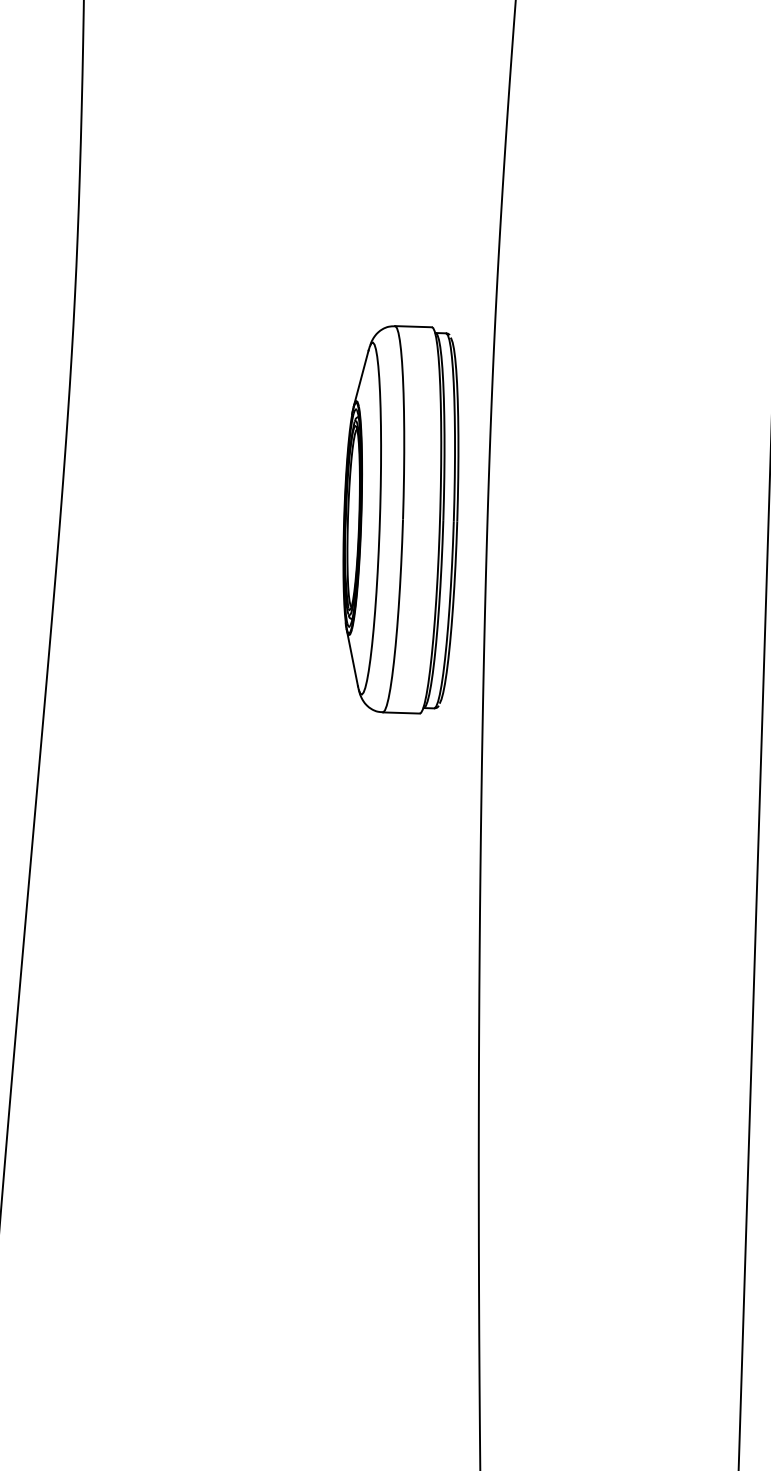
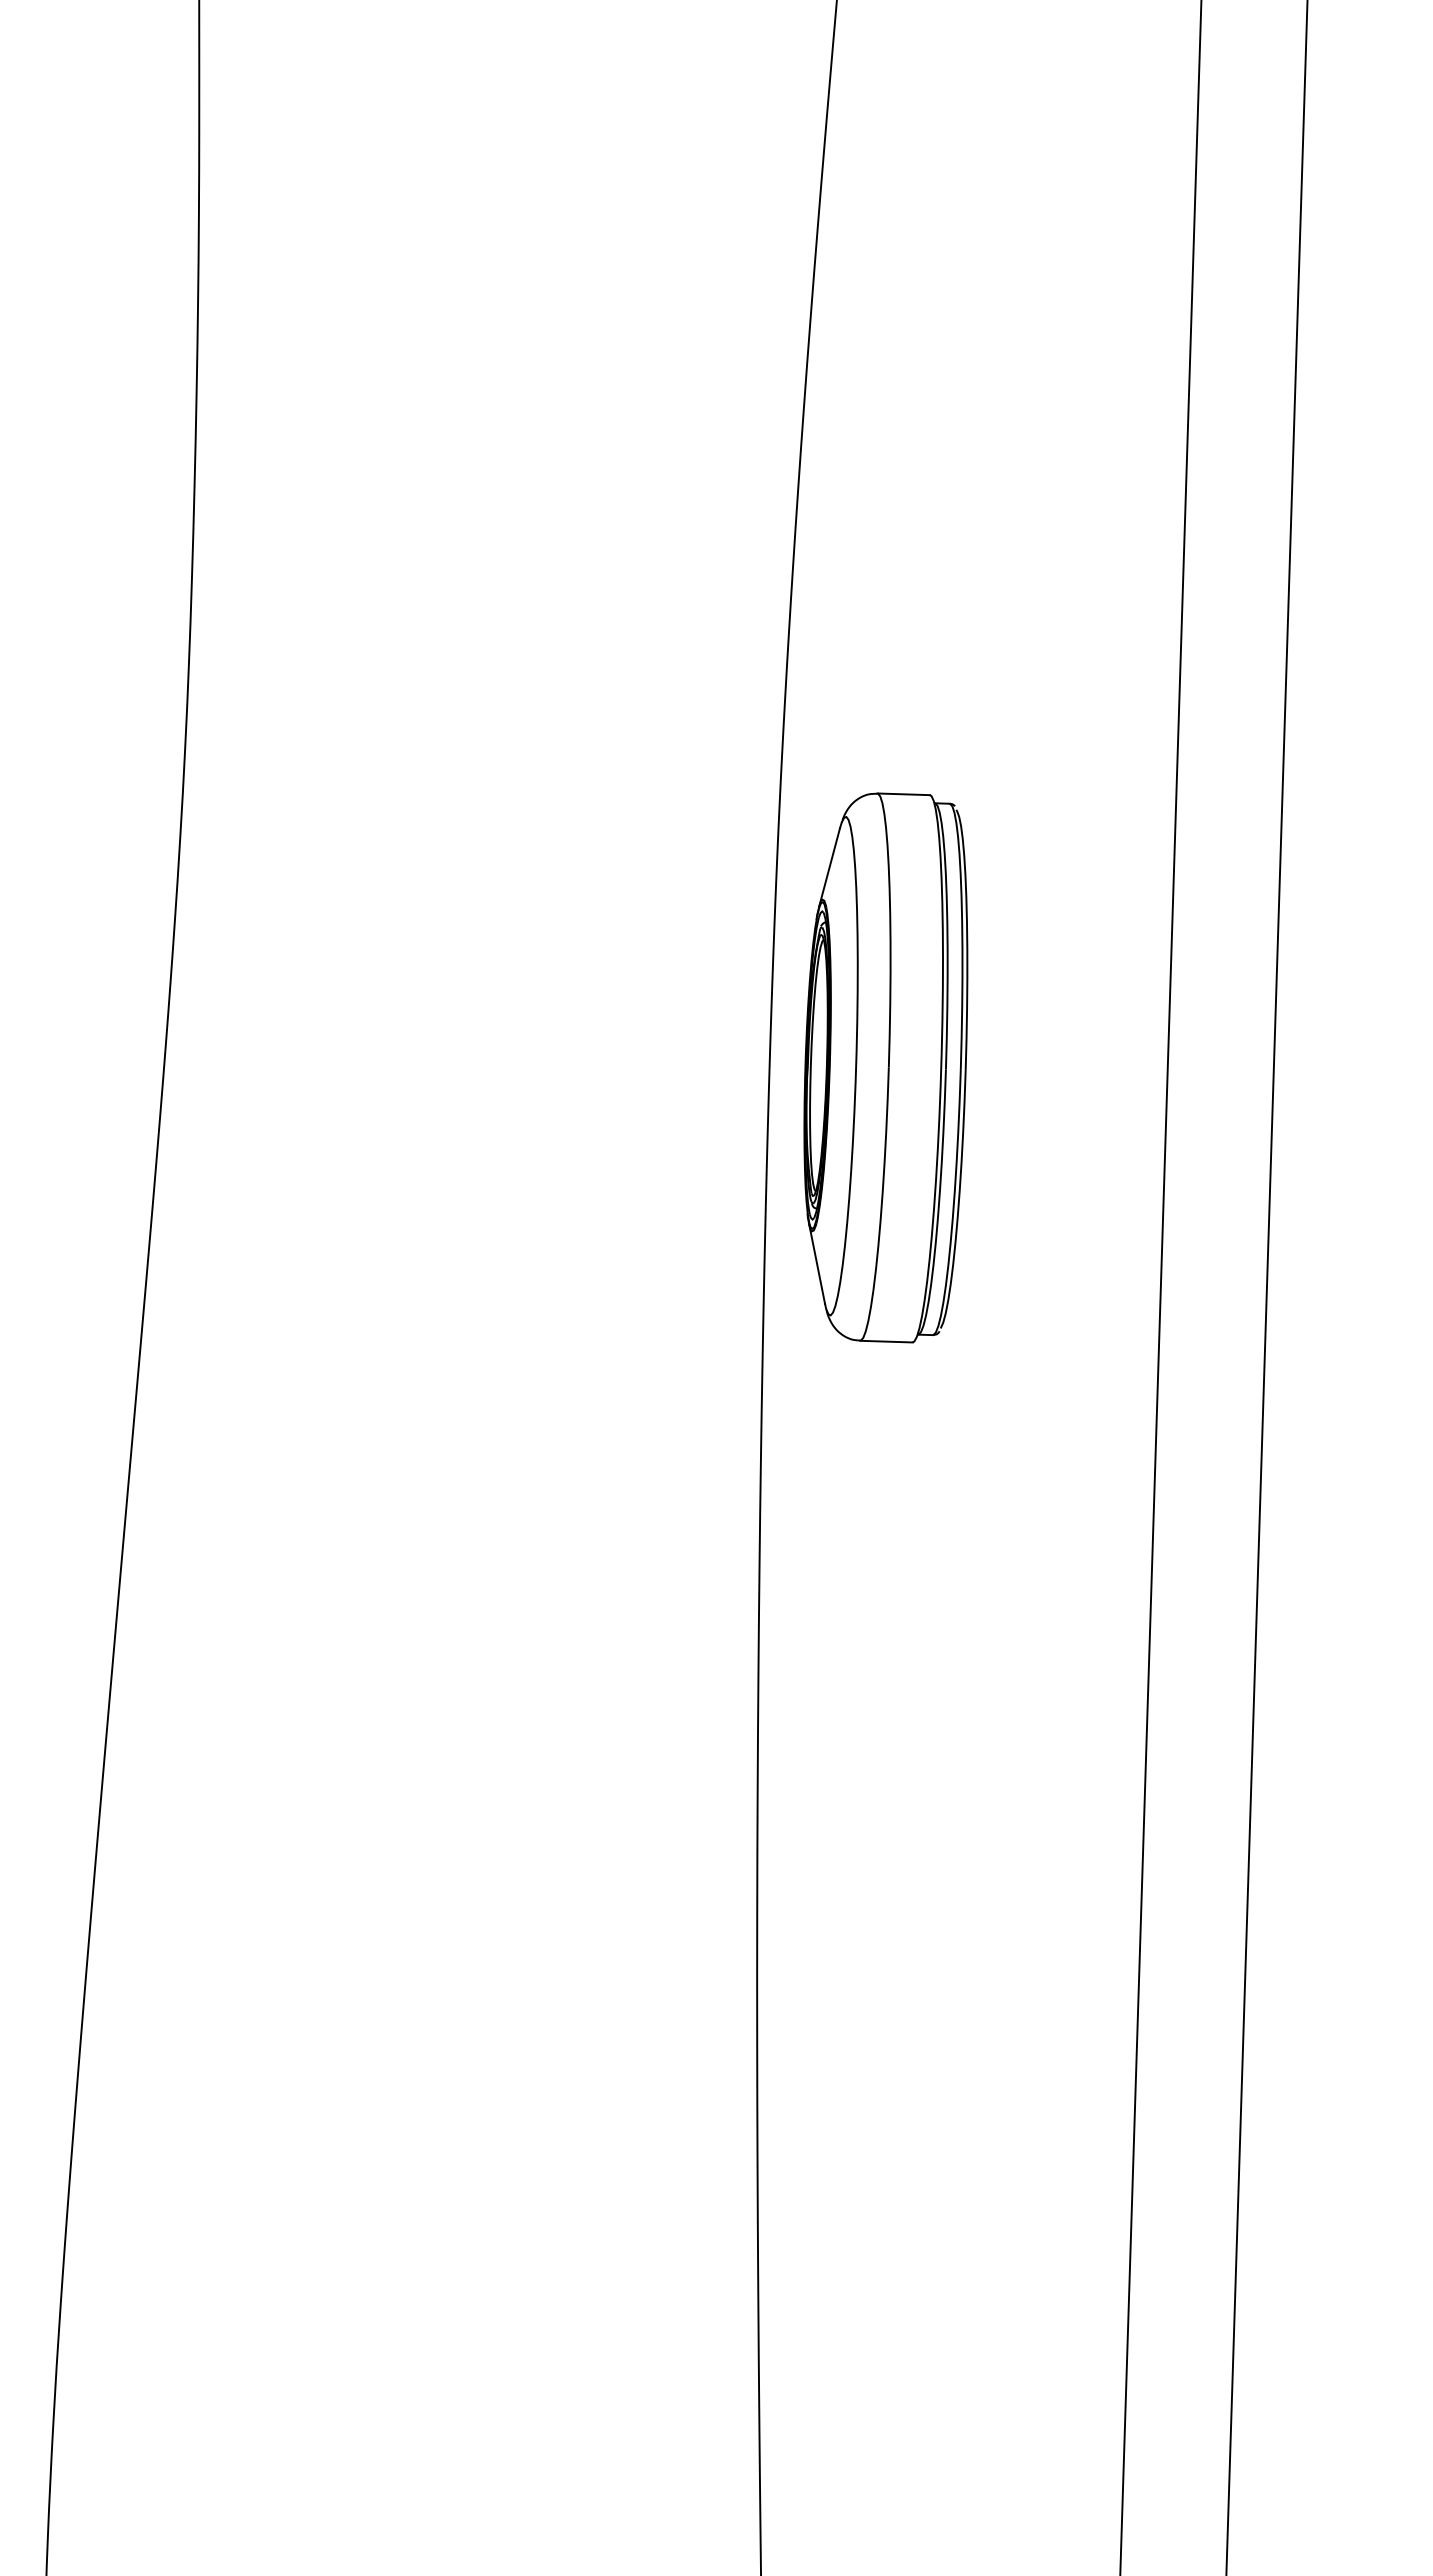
part: (400, 519) -> (885, 1067), moved

